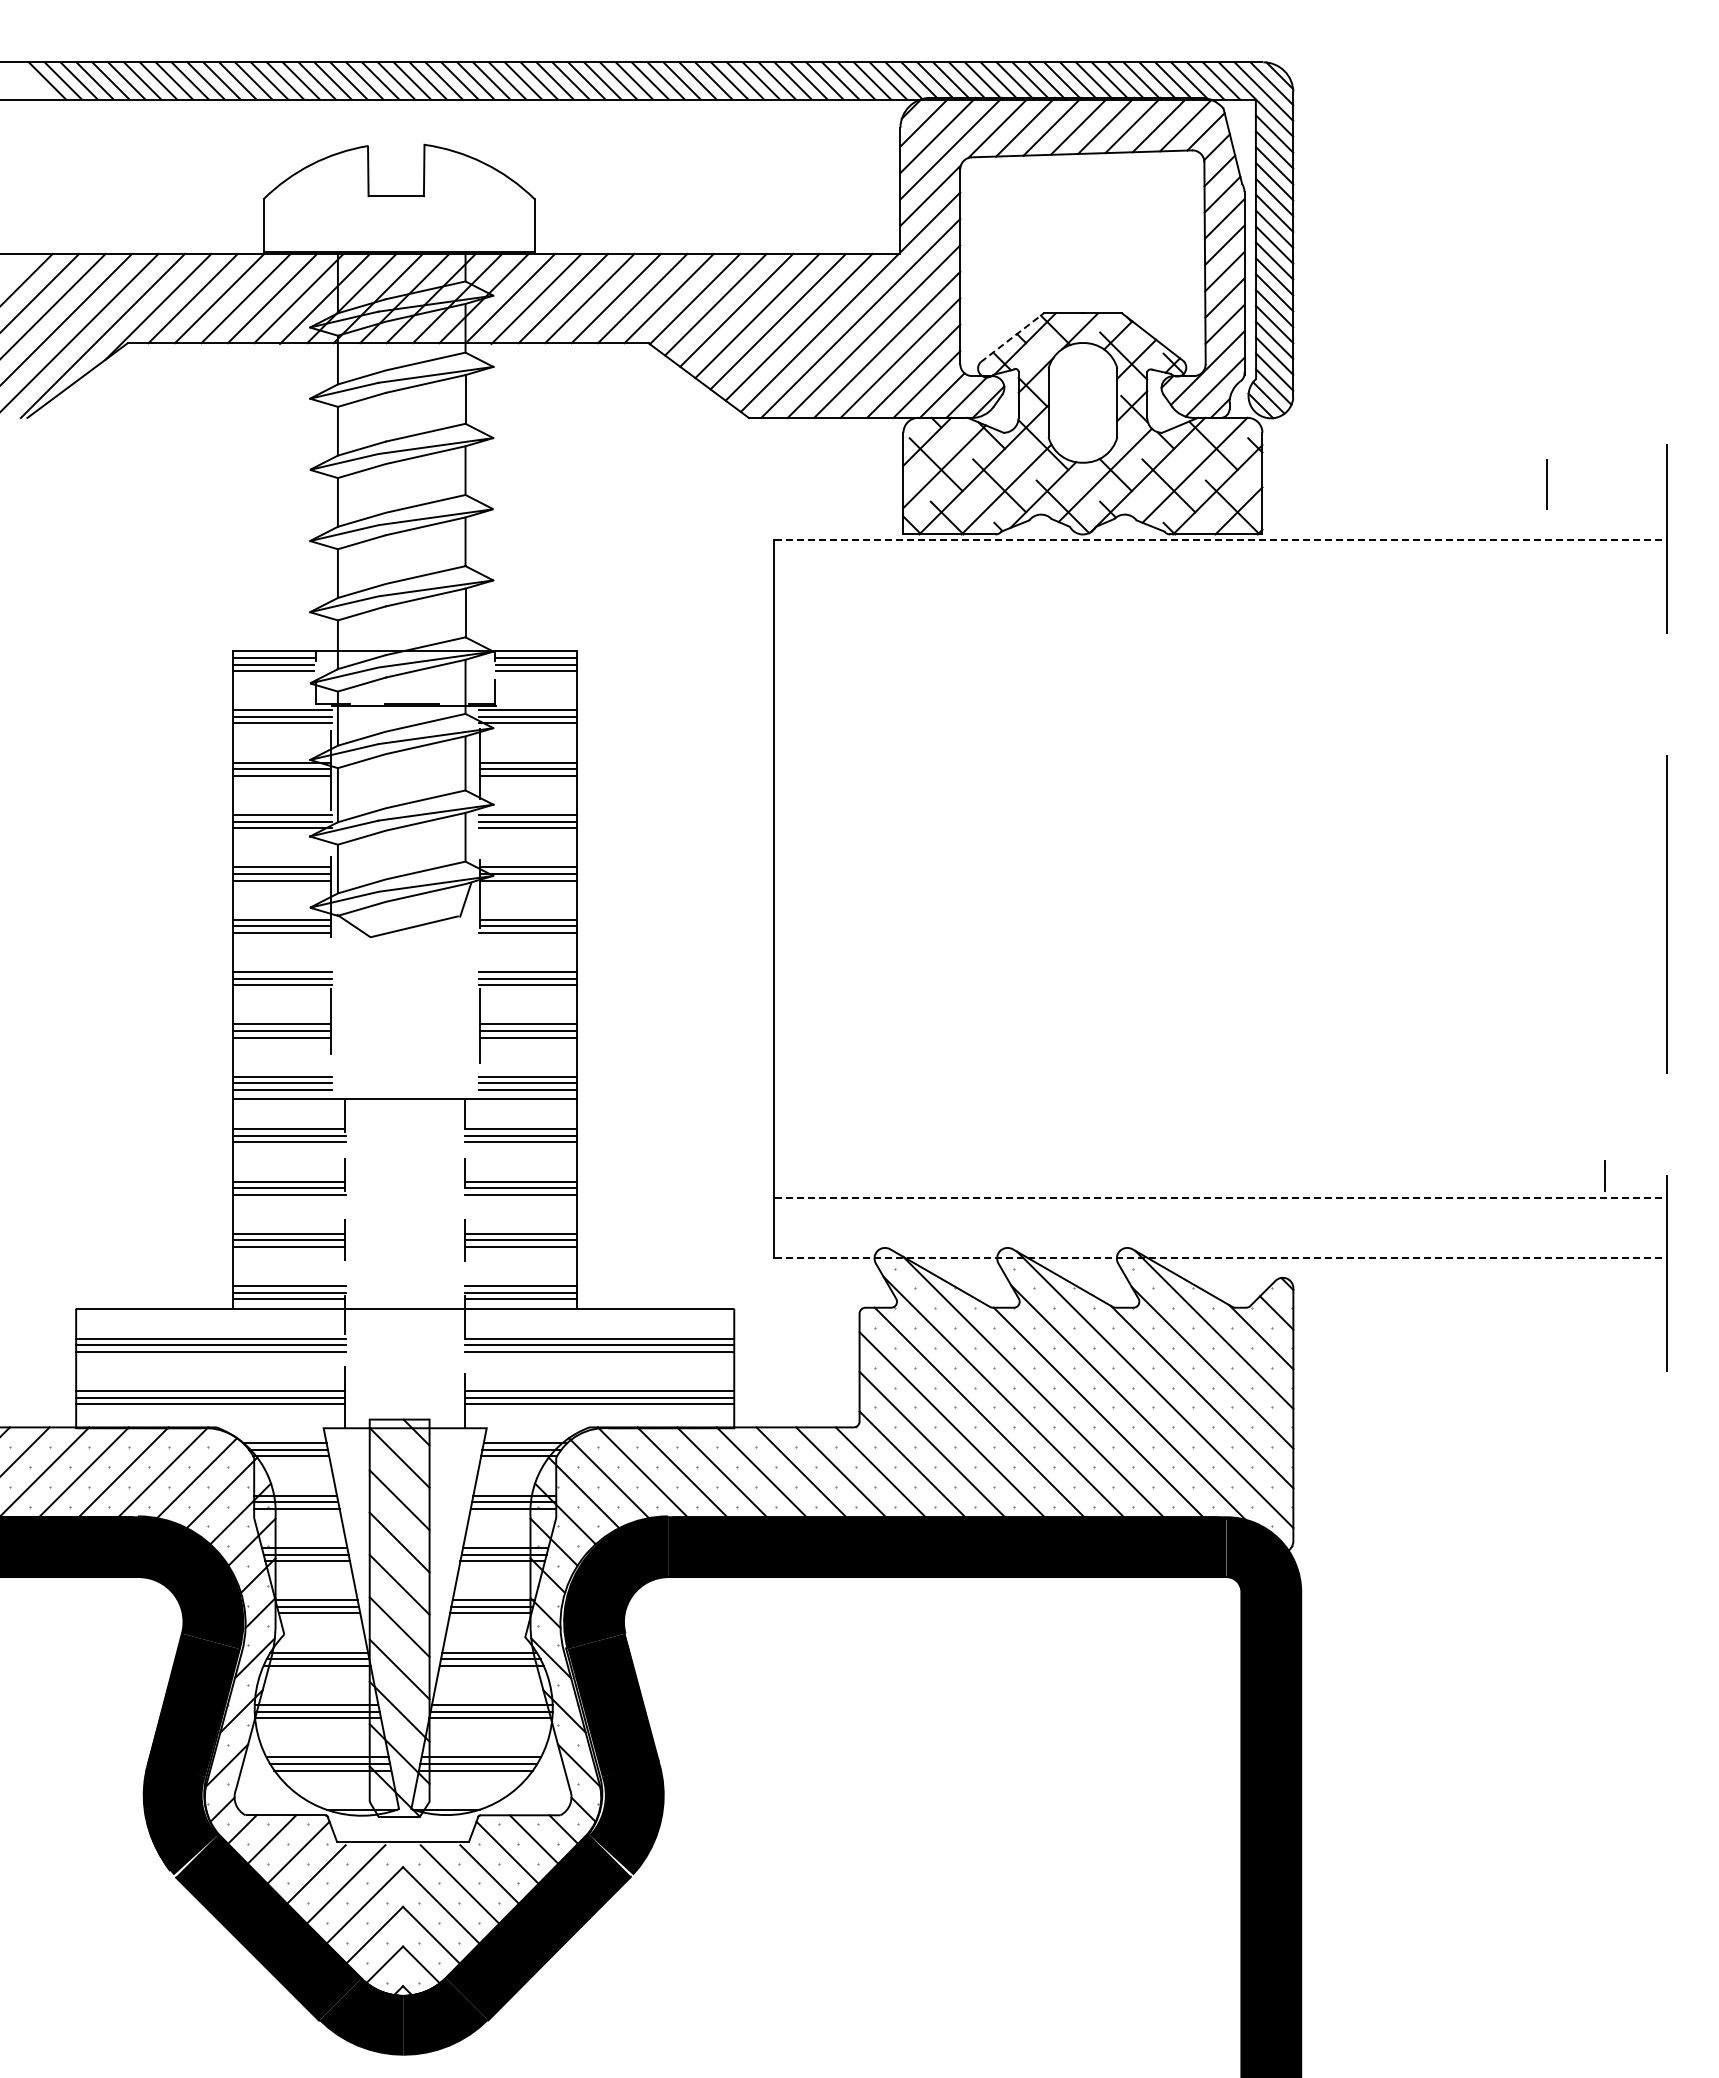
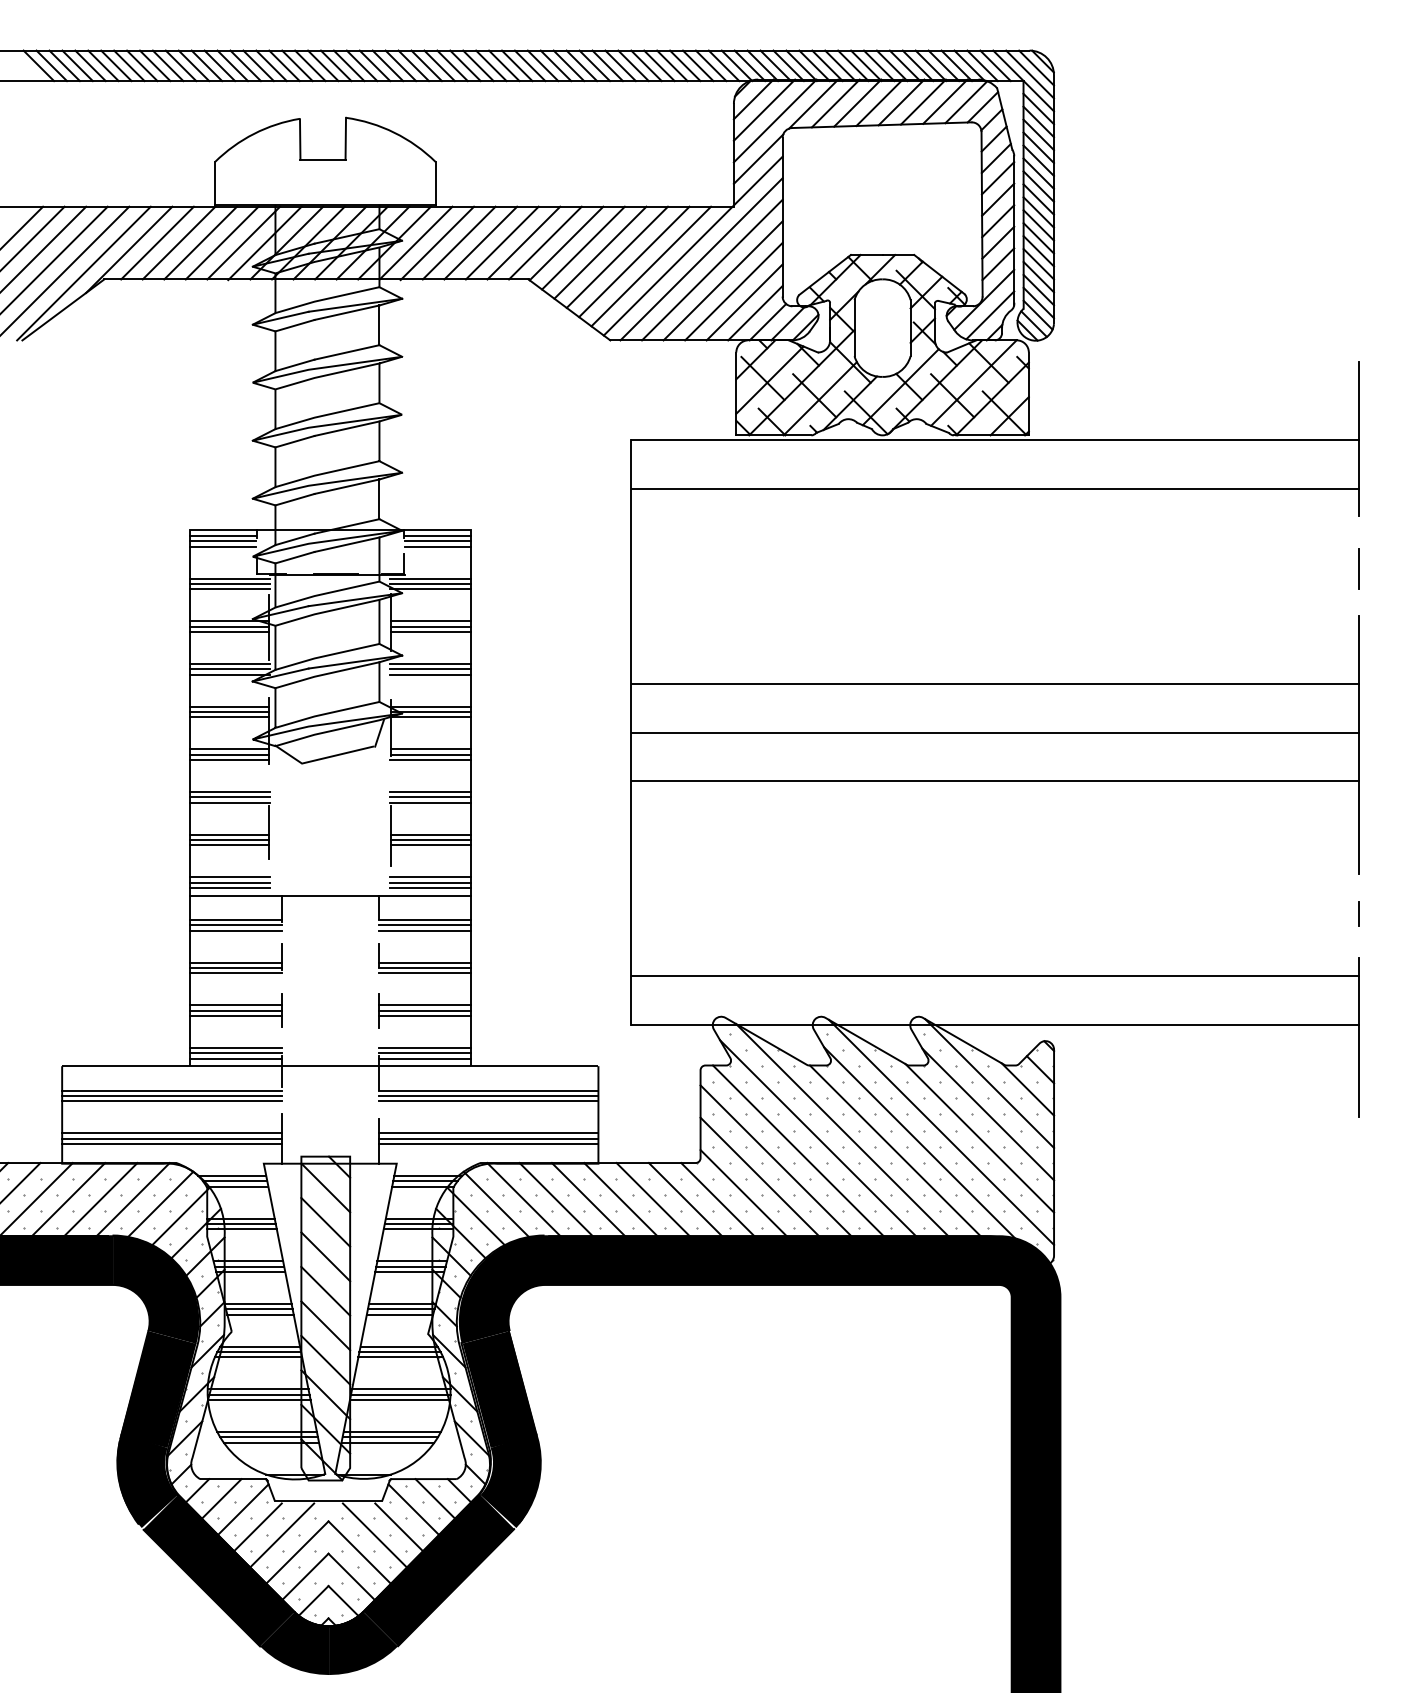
line: (1012, 337) -> (825, 274), dashed -> solid
line: (1546, 484) -> (1358, 569), moved
line: (1221, 540) -> (995, 440), dashed -> solid
line: (1221, 599) -> (995, 488), added
line: (1221, 839) -> (995, 683), added
line: (1221, 899) -> (995, 732), added
line: (1221, 958) -> (995, 780), added
line: (1604, 1175) -> (1358, 913), moved
line: (1221, 1198) -> (995, 976), dashed -> solid
line: (1221, 1258) -> (995, 1025), dashed -> solid

